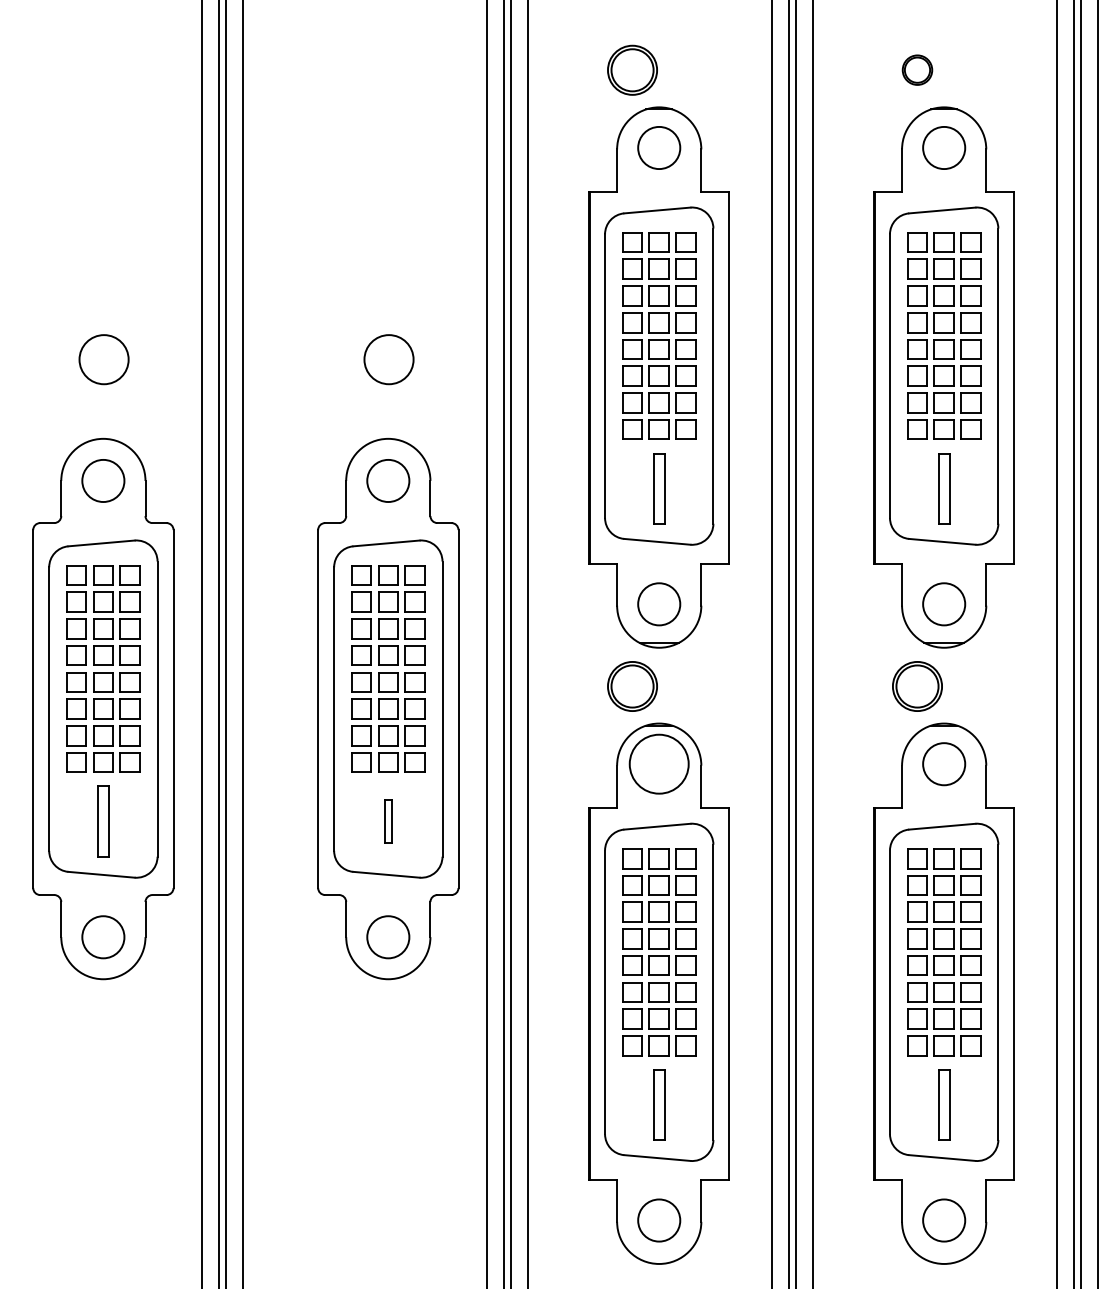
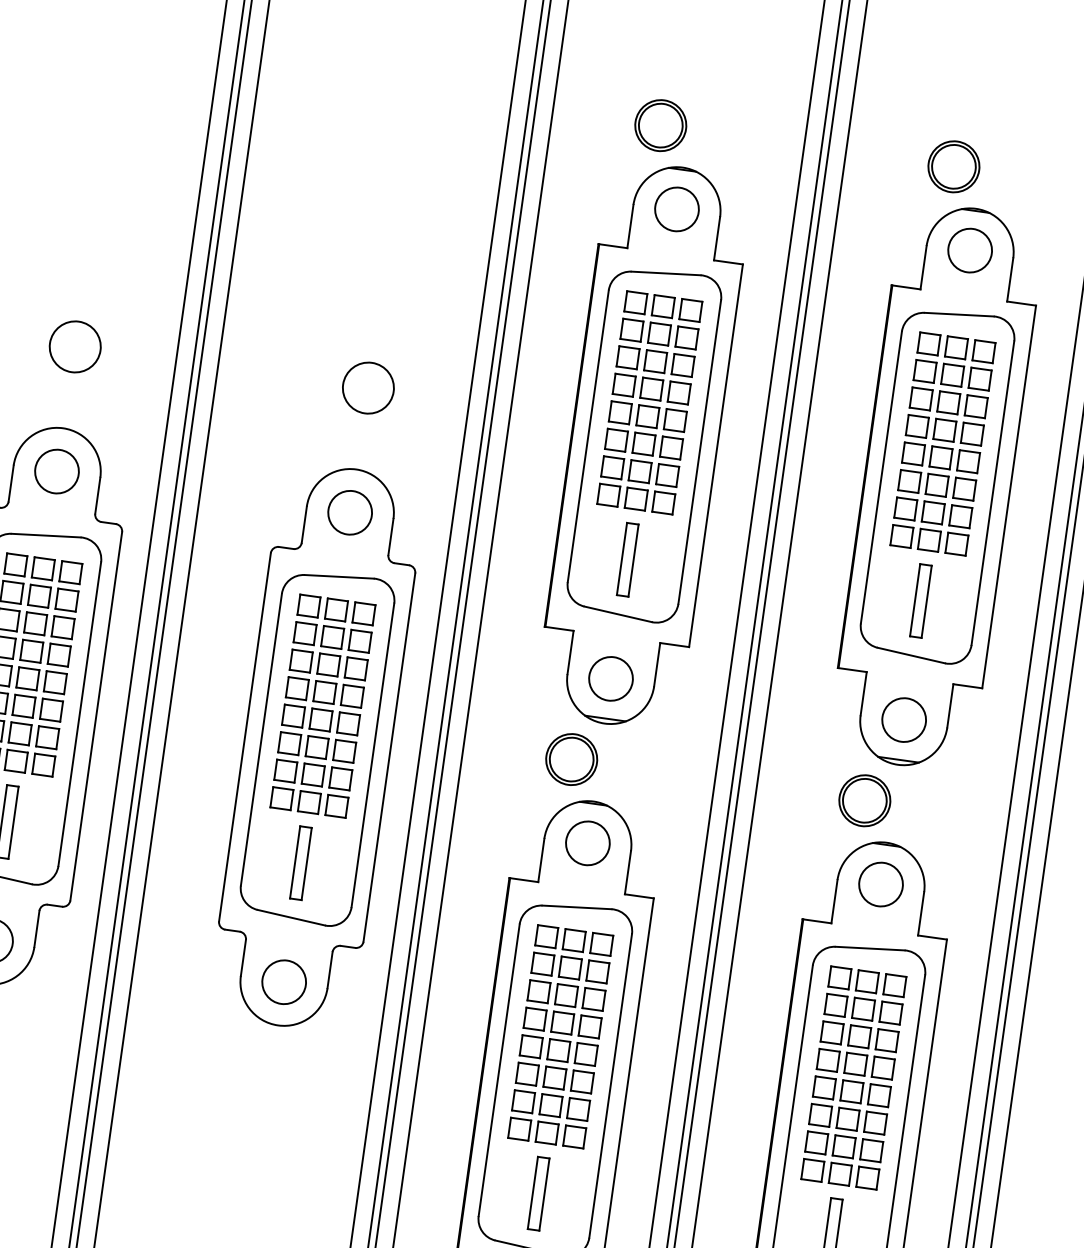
part: (917, 69) -> (954, 166), size x1.67
circle: (659, 764) -> (588, 843), size x0.71
part: (388, 821) -> (301, 863), size x1.67

